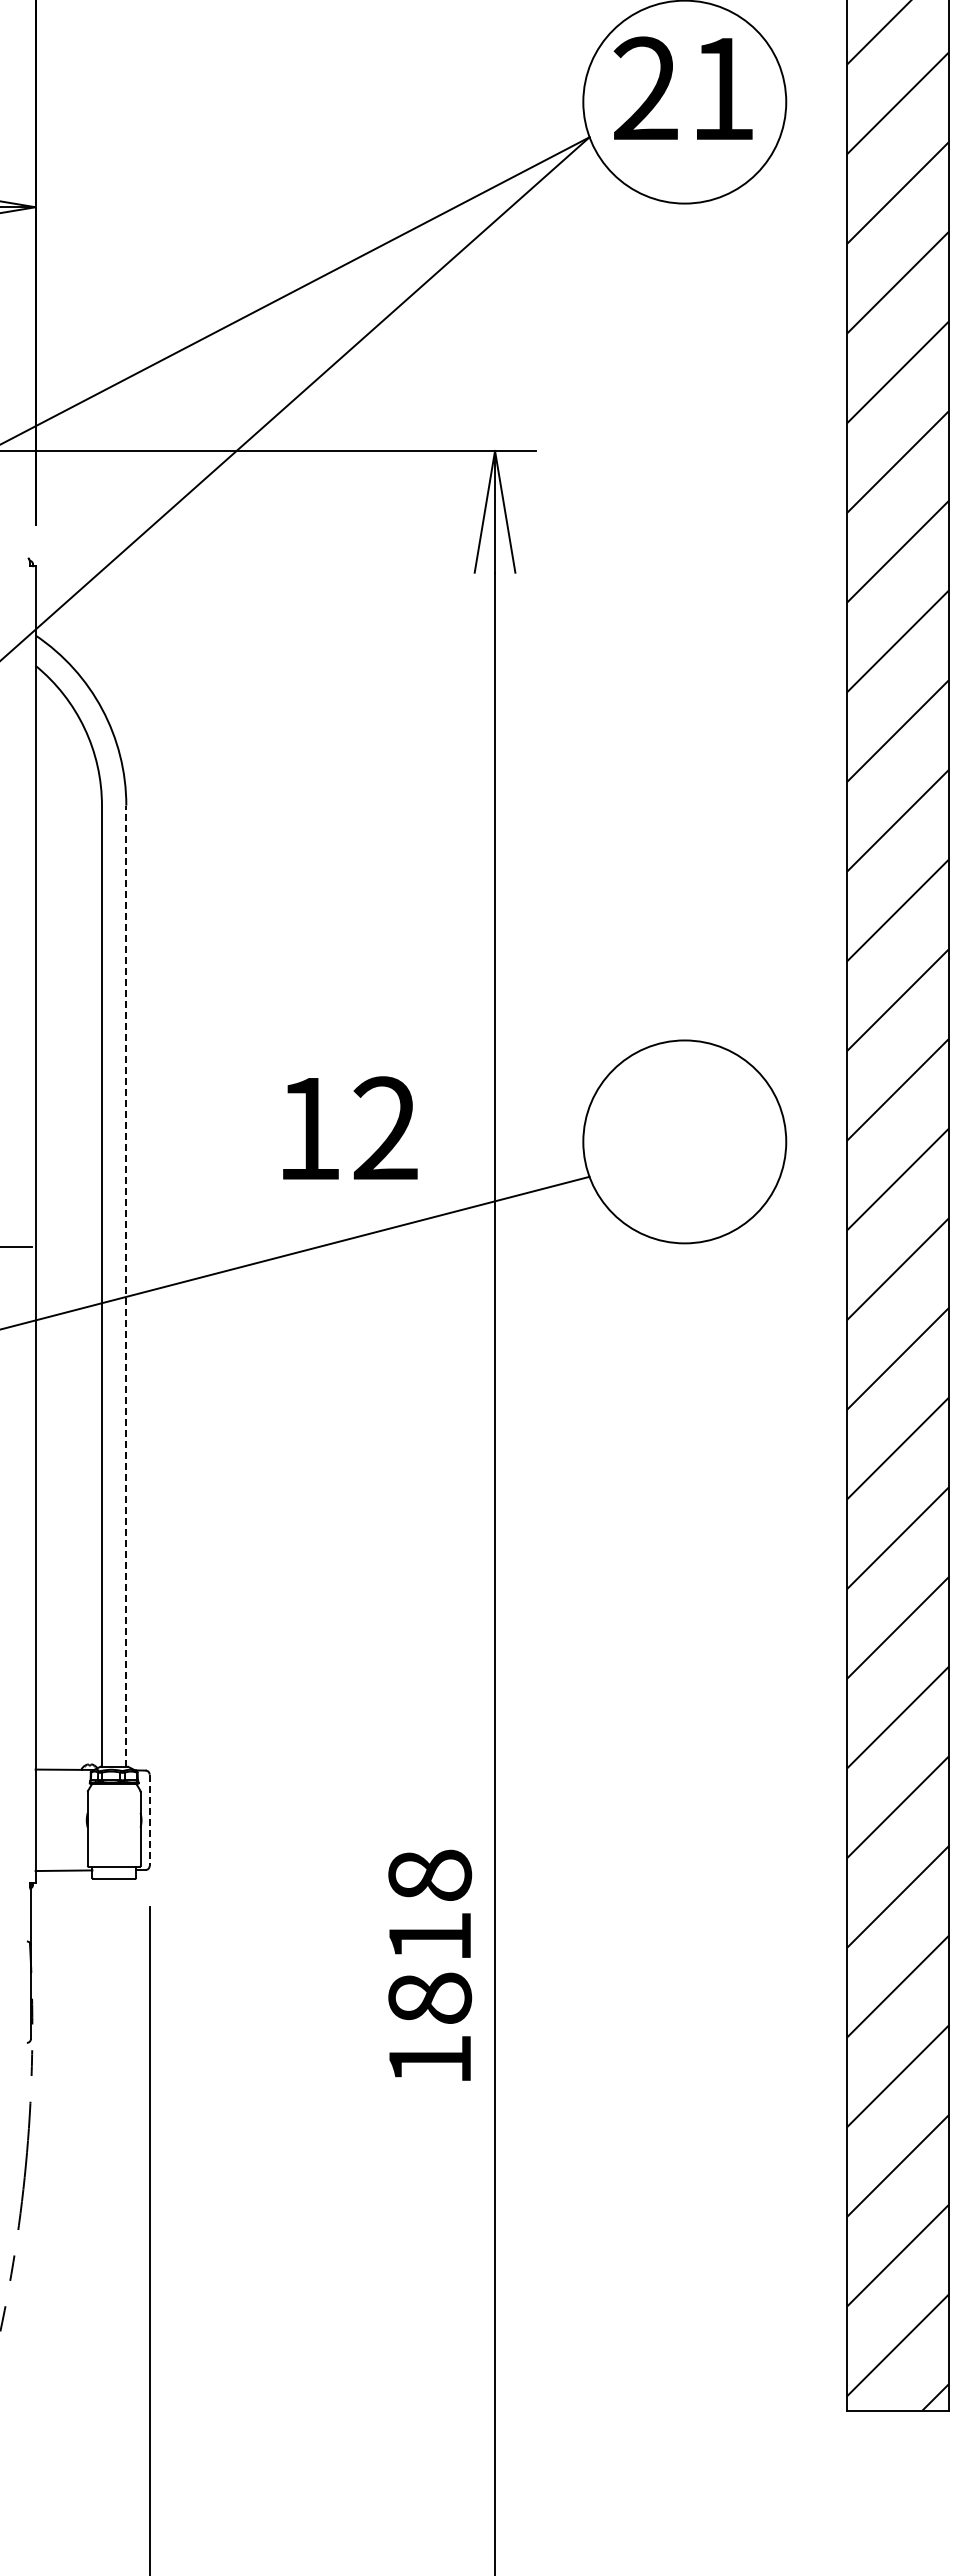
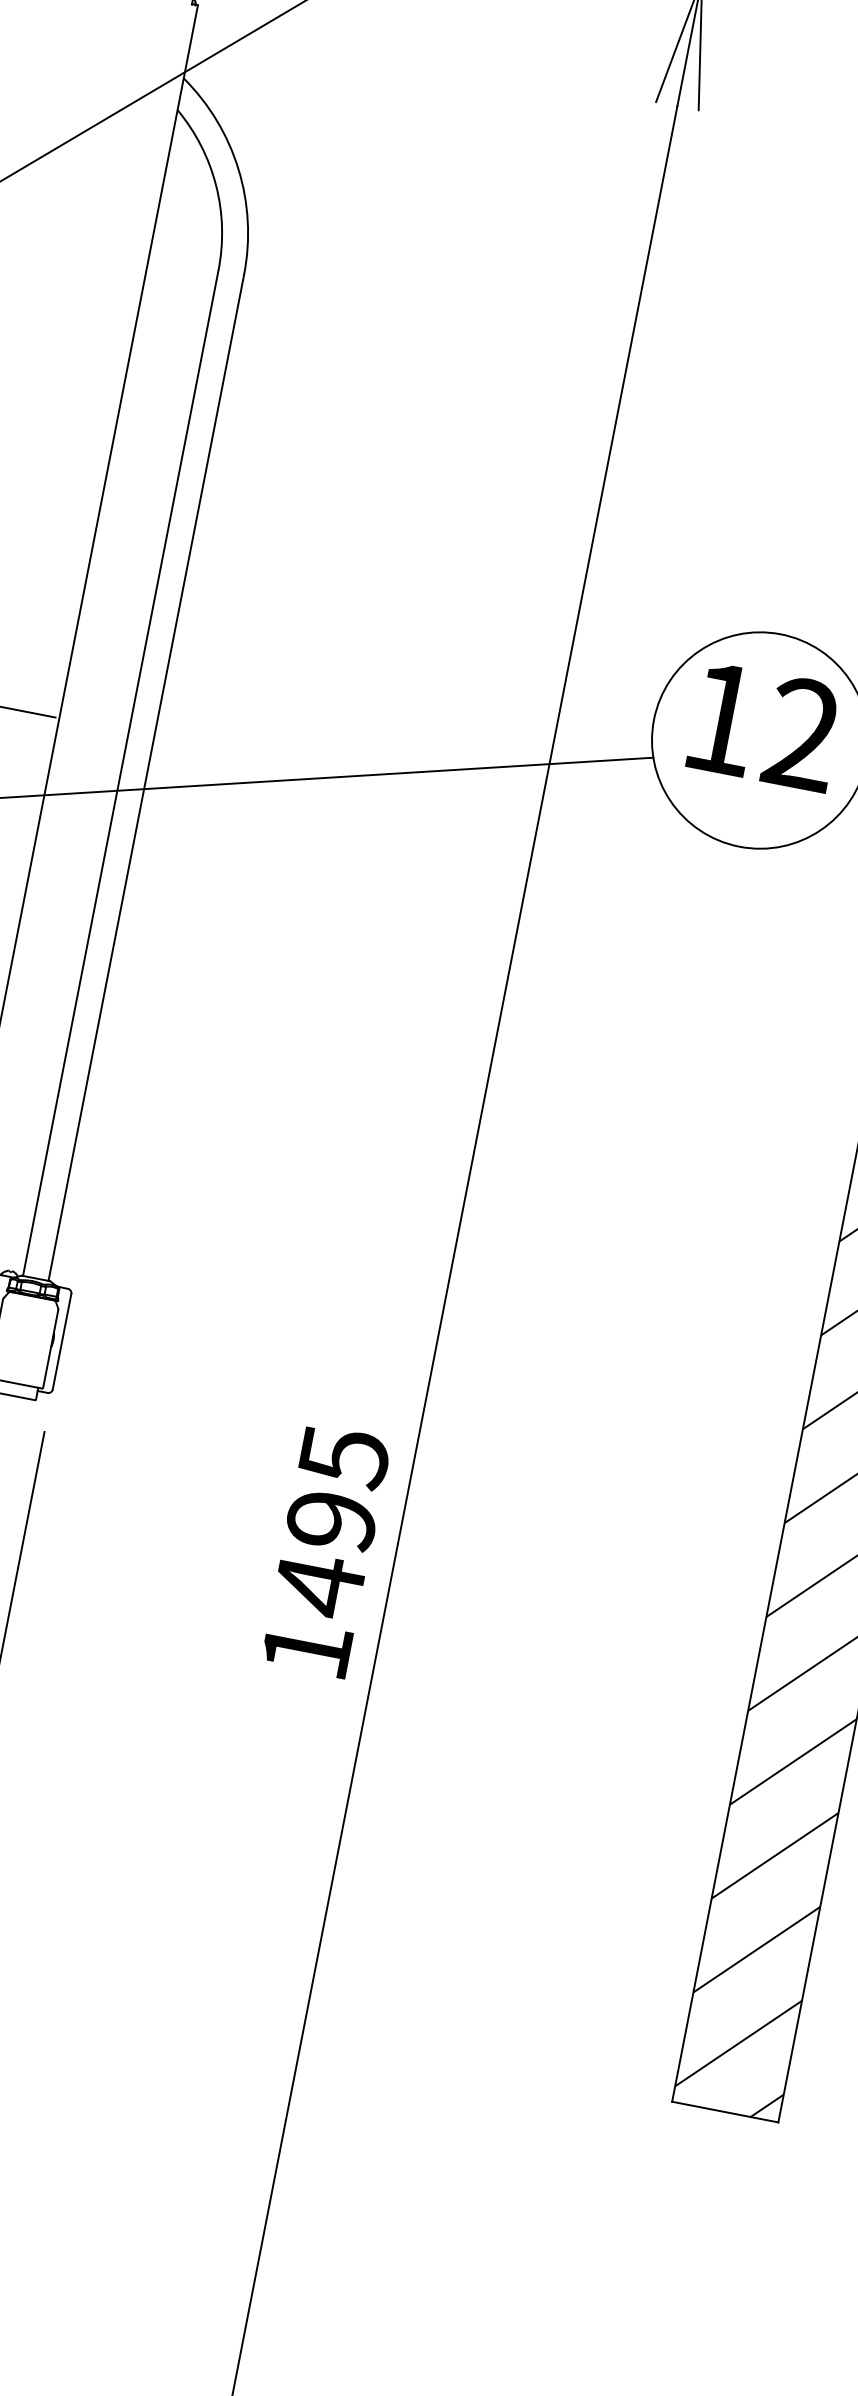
text: (350, 1127) -> (765, 725), moved
line: (126, 1286) -> (146, 778), dashed -> solid
line: (149, 1820) -> (61, 1341), dashed -> solid
text: (430, 1937) -> (332, 1521), 1818 -> 1495

